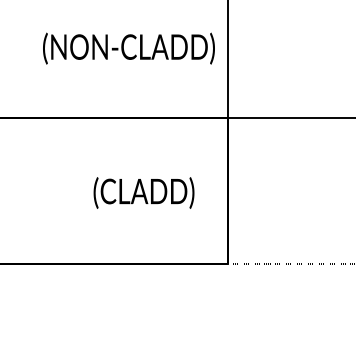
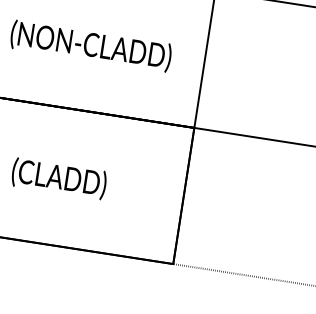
text: (128, 48) -> (90, 46), moved
text: (143, 192) -> (58, 178), moved

